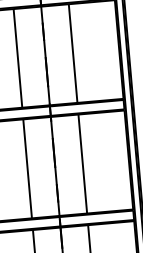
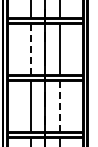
line: (18, 60) -> (31, 50), solid -> dashed
line: (82, 162) -> (59, 105), solid -> dashed

